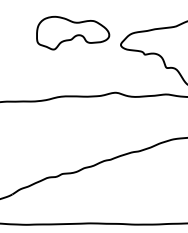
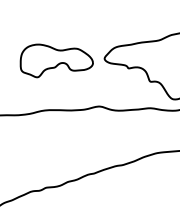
part: (73, 32) -> (57, 60), moved

